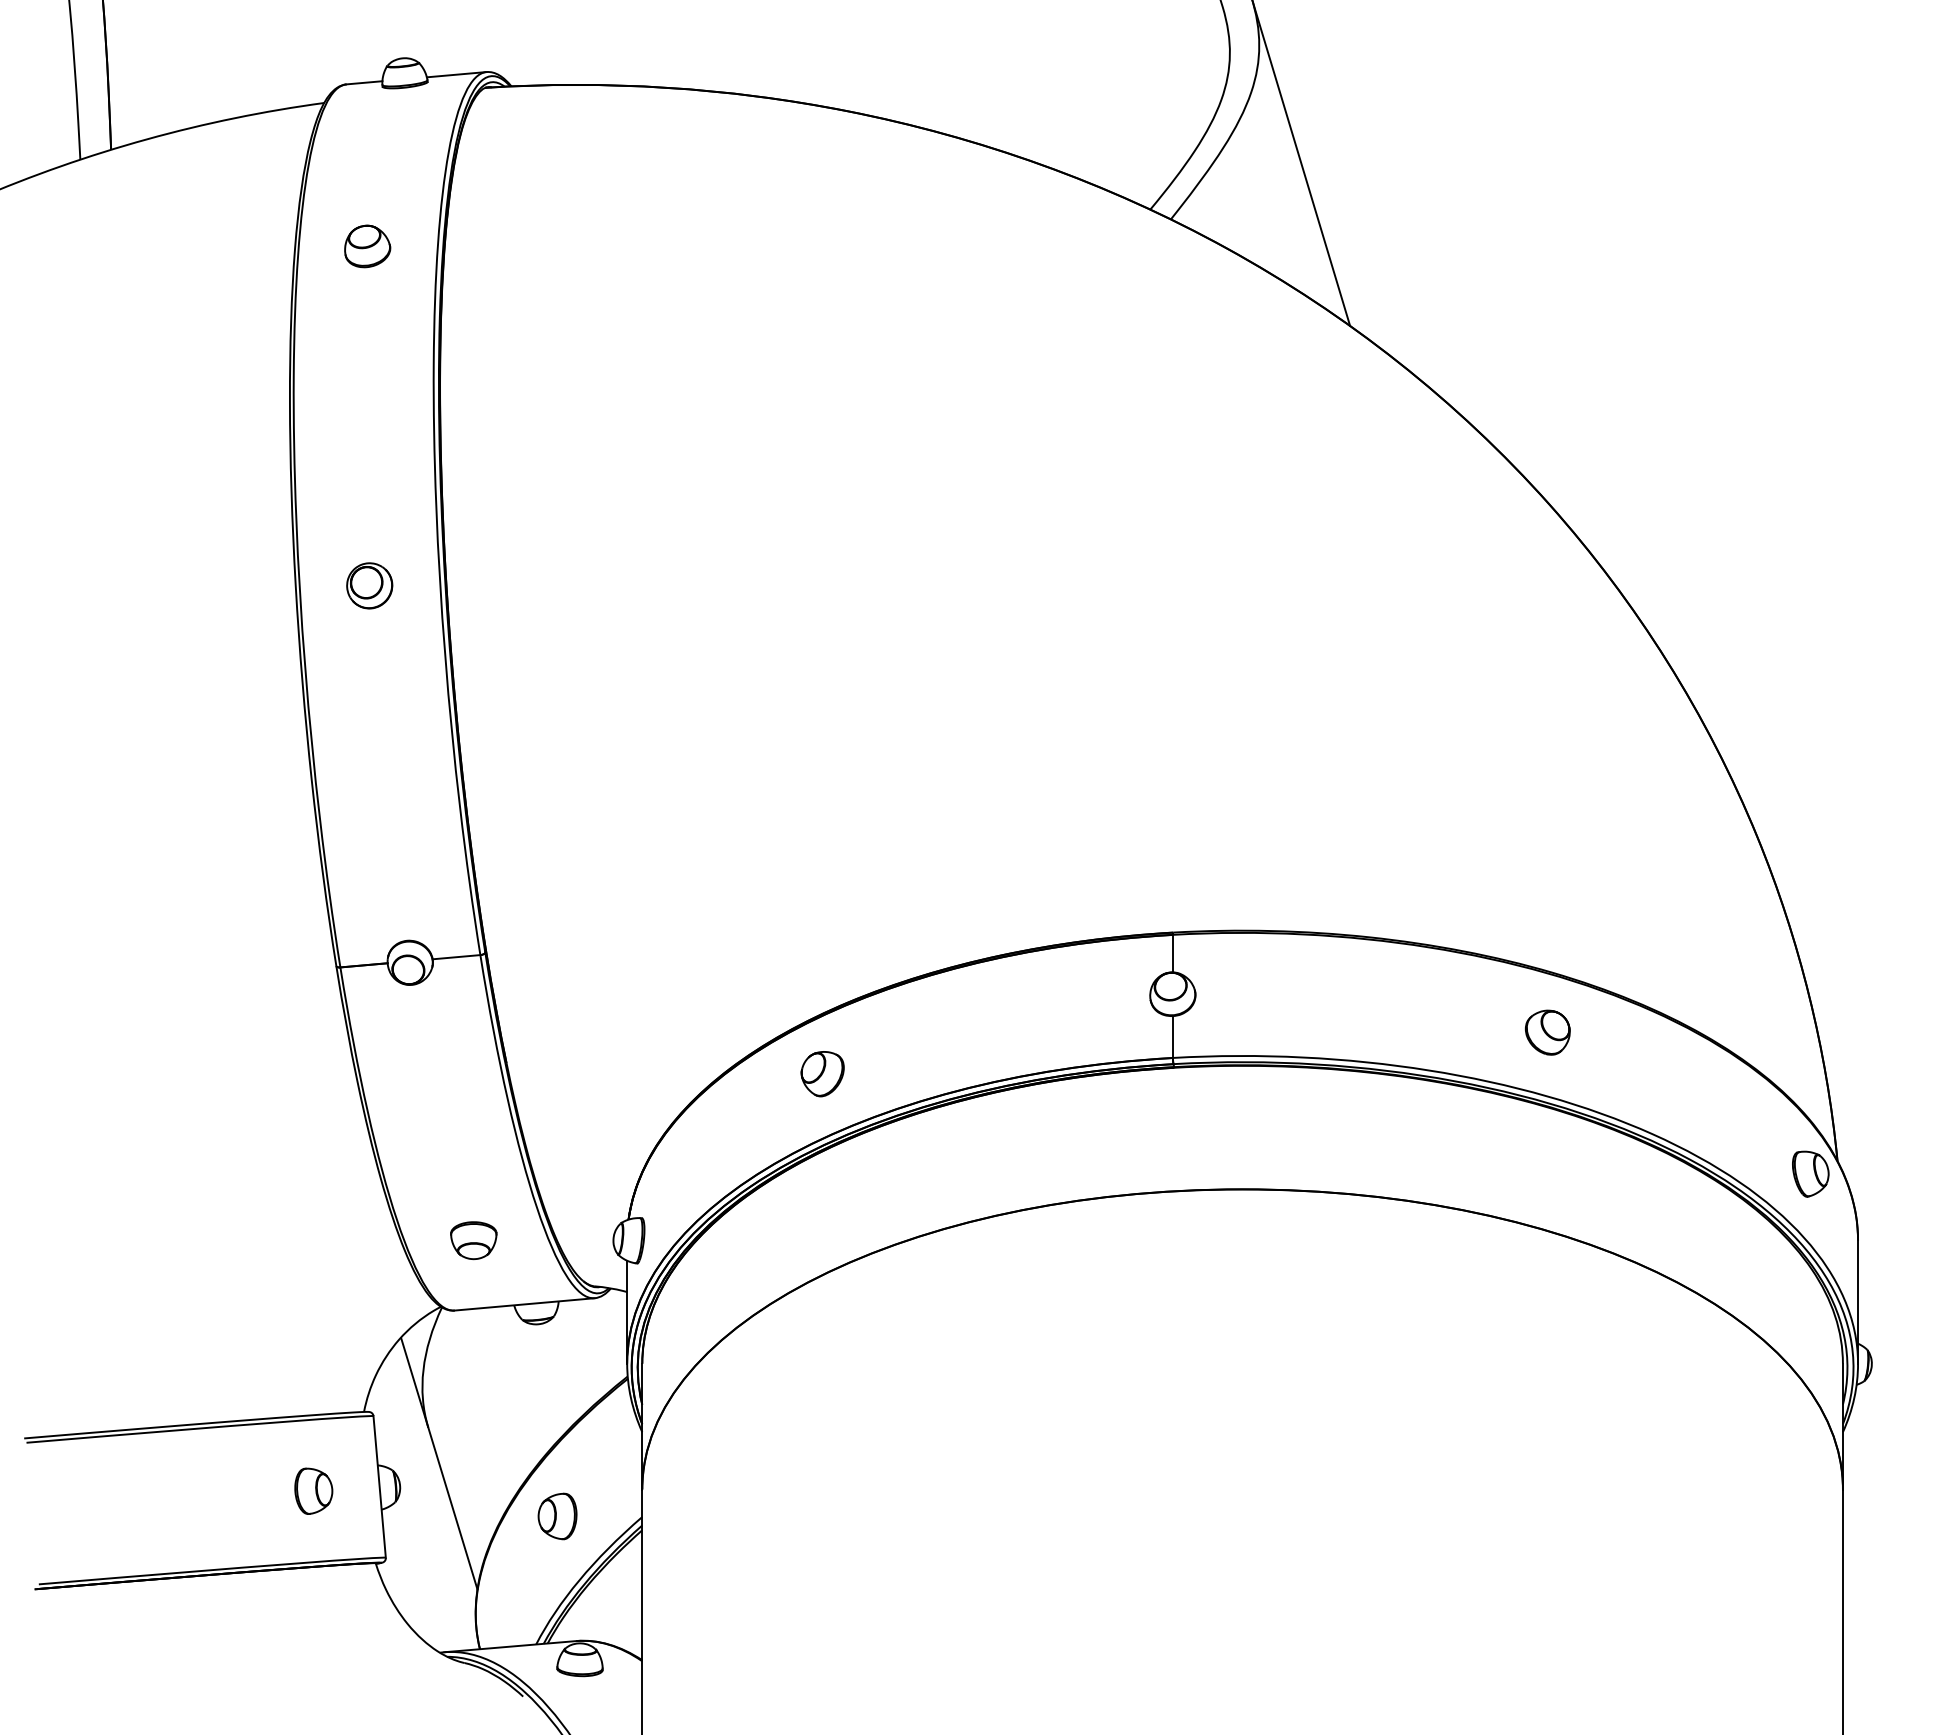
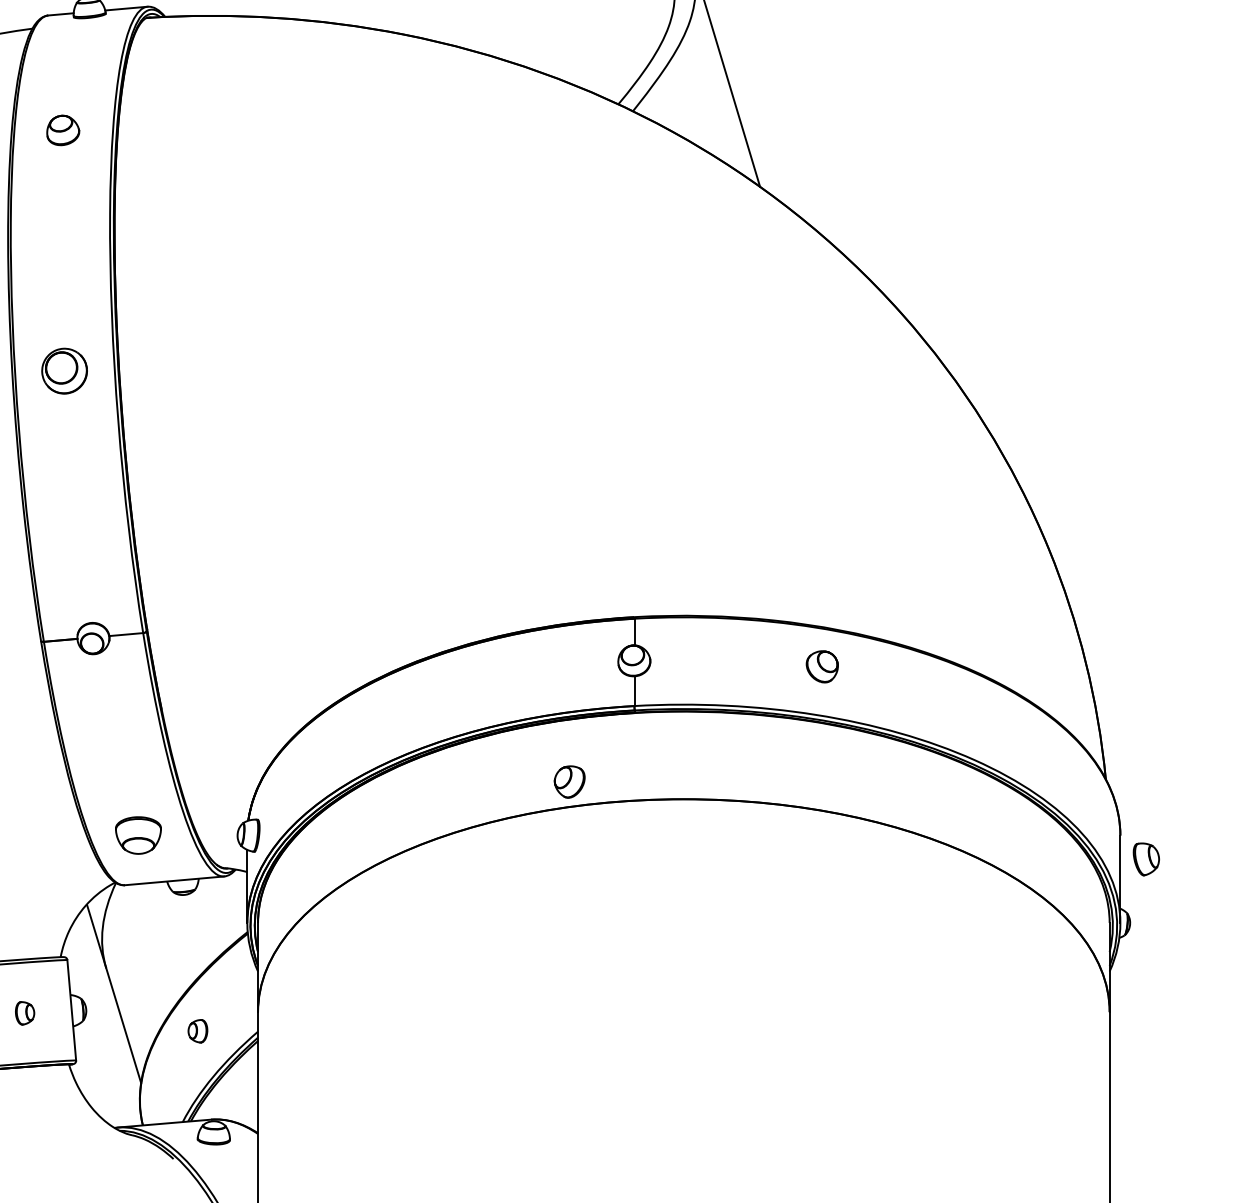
part: (369, 585) -> (64, 370), size x1.4
part: (1547, 1032) -> (822, 666), moved
part: (822, 1074) -> (569, 782), moved
part: (1810, 1173) -> (1146, 858), moved
part: (473, 1240) -> (138, 835), size x1.4
part: (313, 1490) -> (24, 1012), size x0.7
part: (557, 1516) -> (197, 1031), size x0.7

